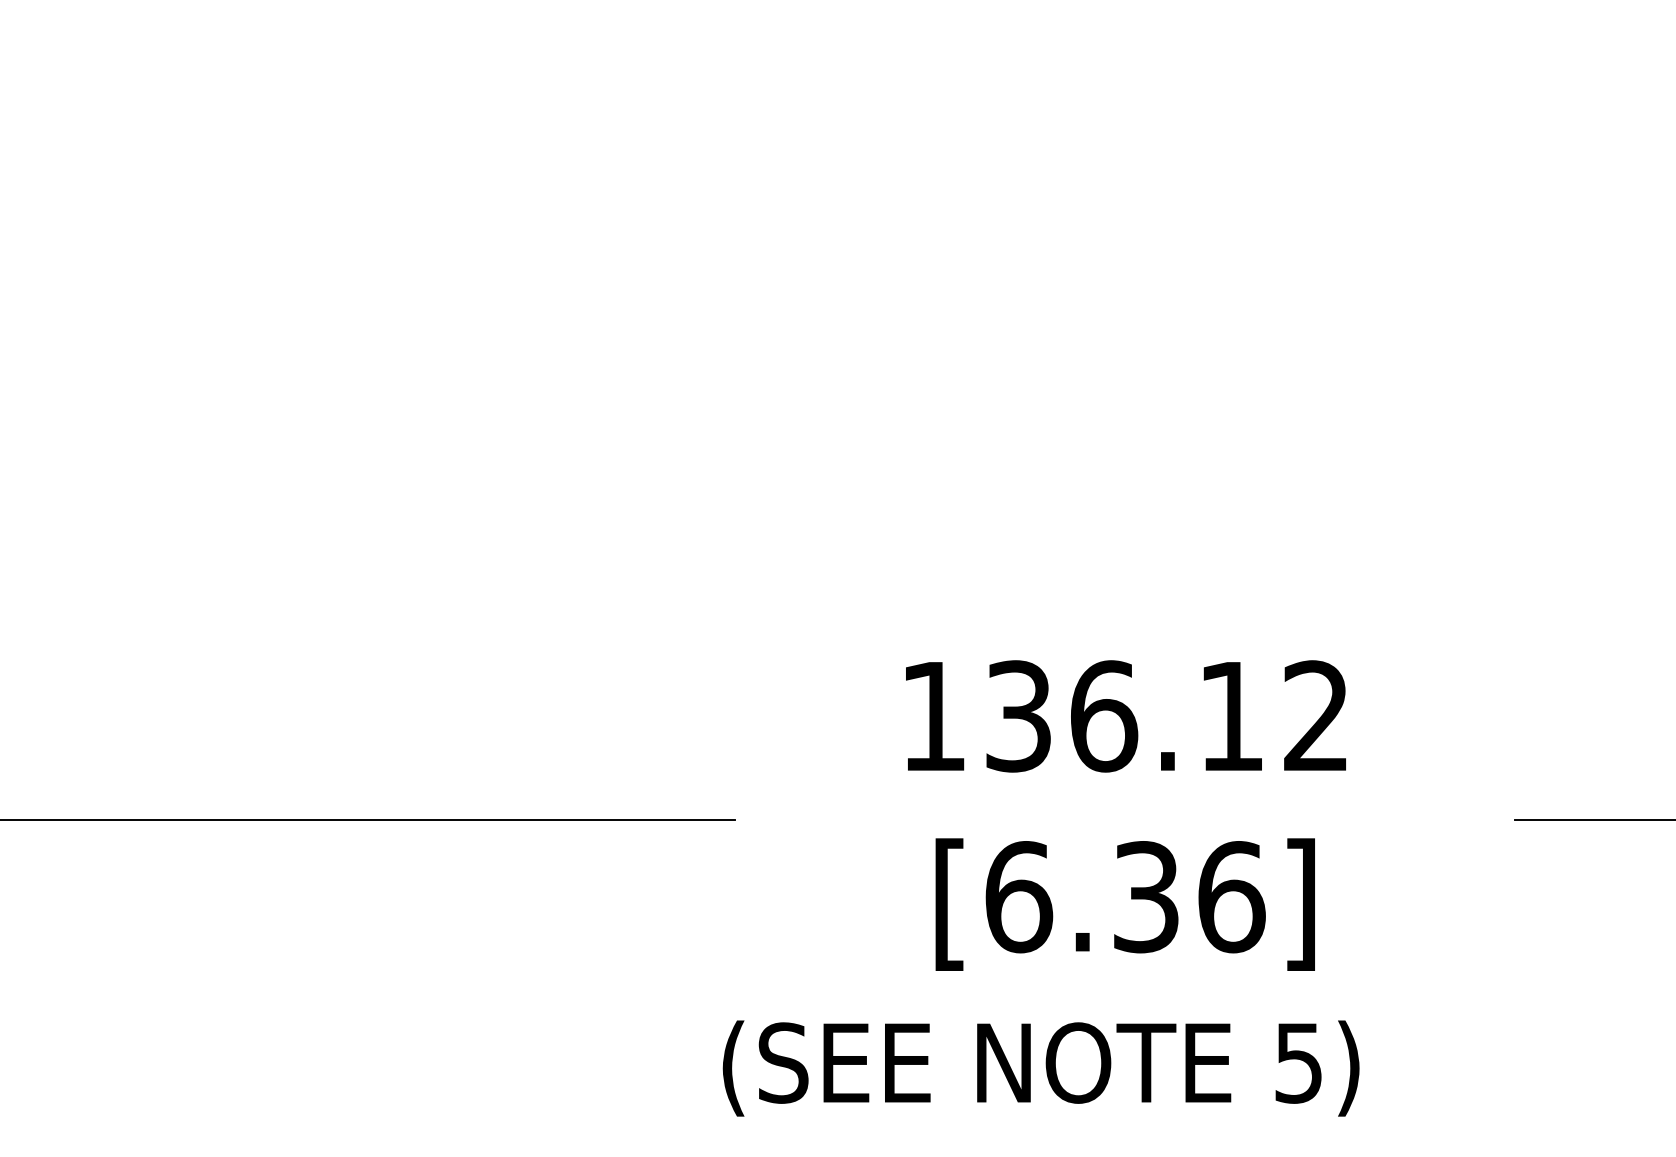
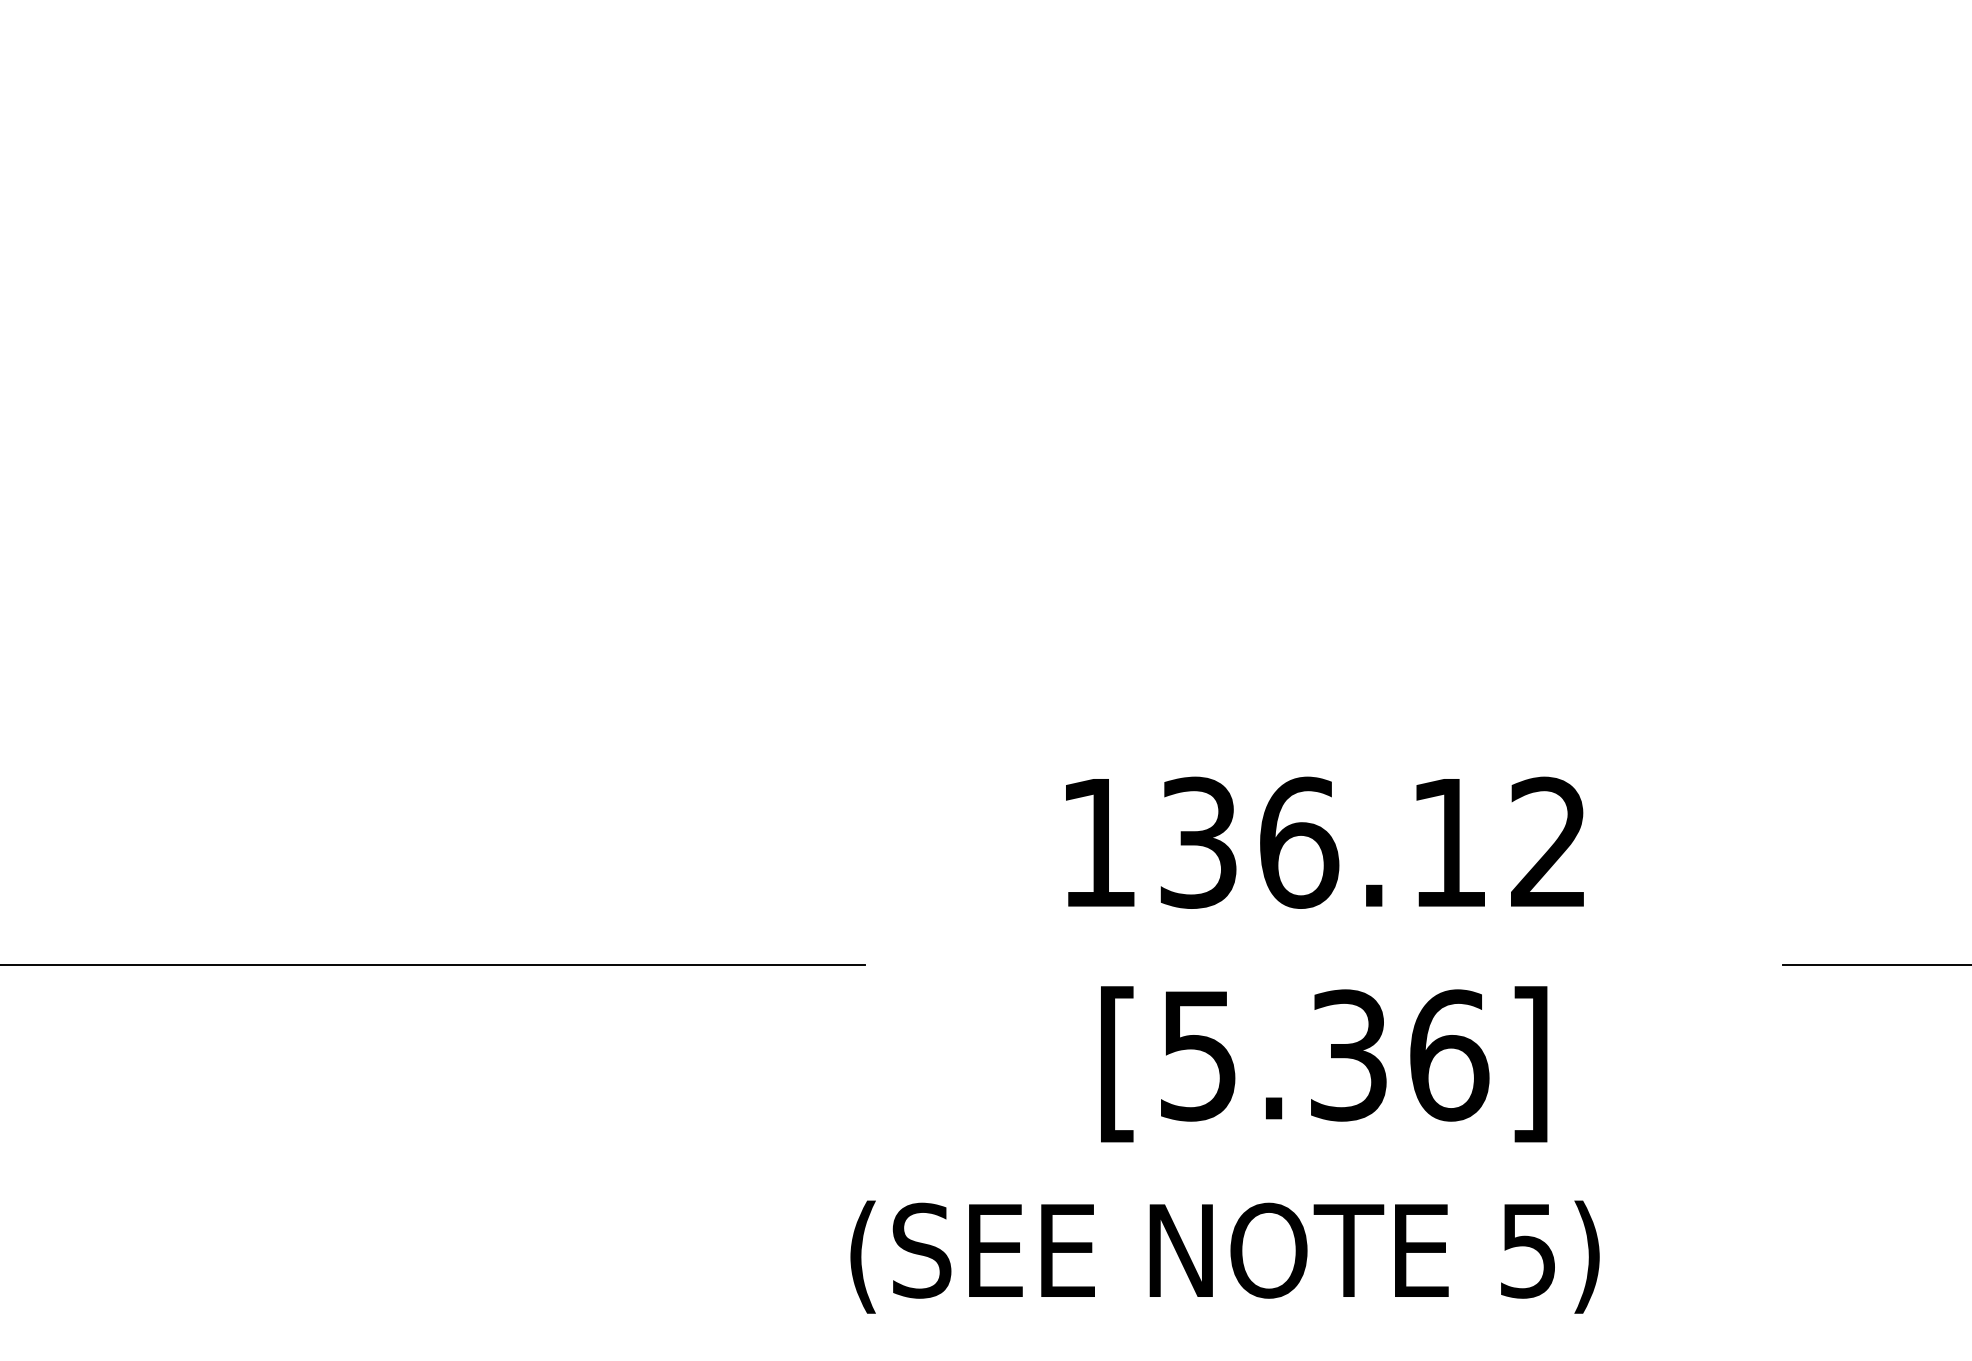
text: (1019, 897) -> (1199, 1055), [6.36] -> [5.36]

